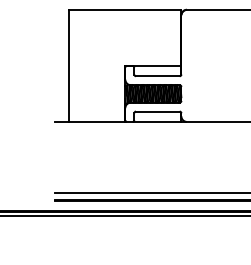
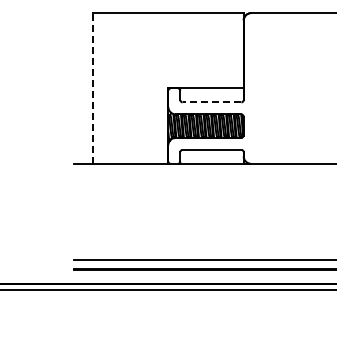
line: (68, 65) -> (92, 87), solid -> dashed
line: (157, 76) -> (211, 102), solid -> dashed

